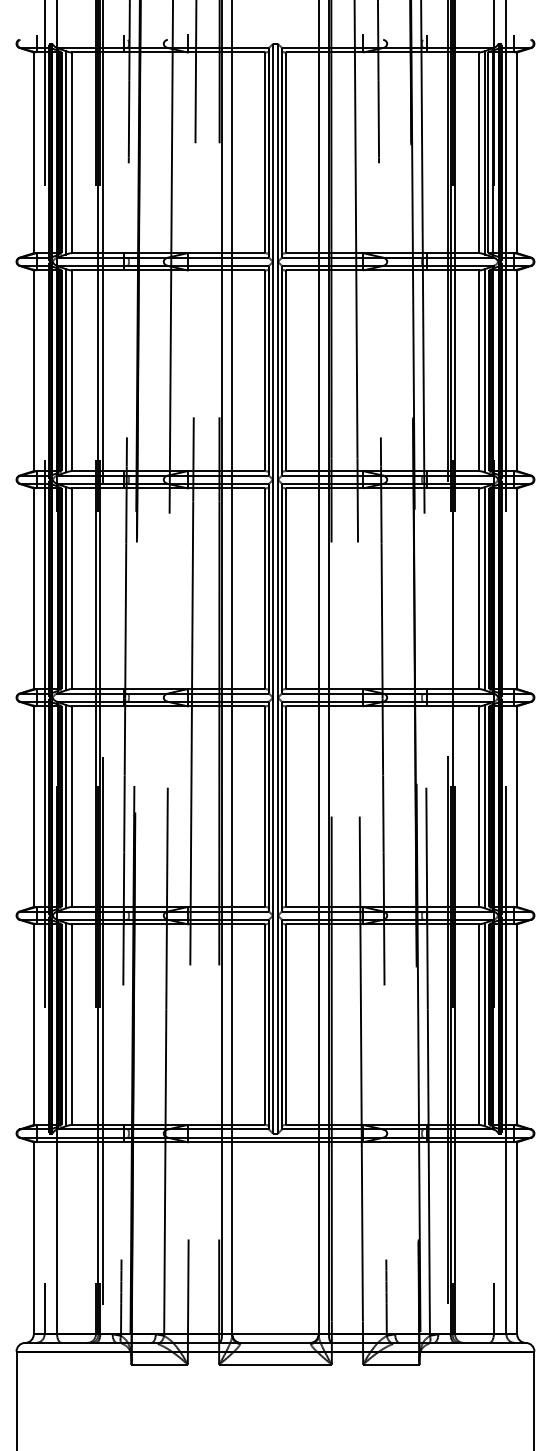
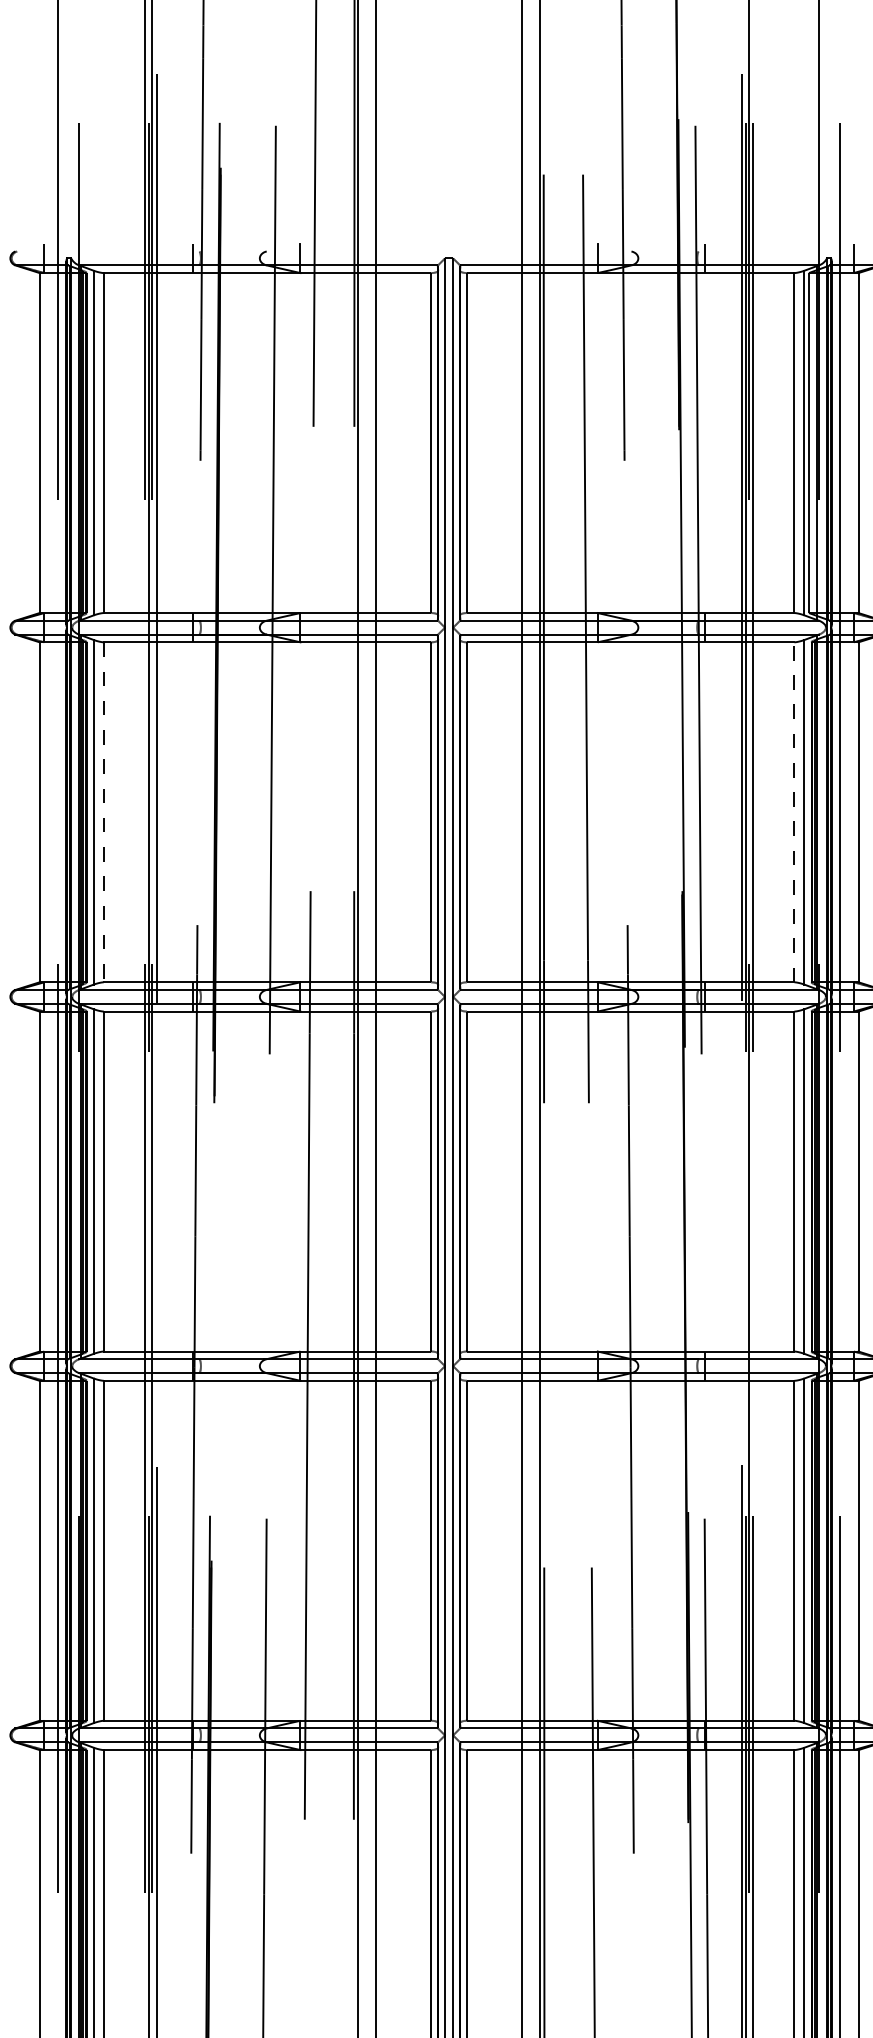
line: (479, 370) -> (794, 811), solid -> dashed
line: (71, 371) -> (103, 813), solid -> dashed

